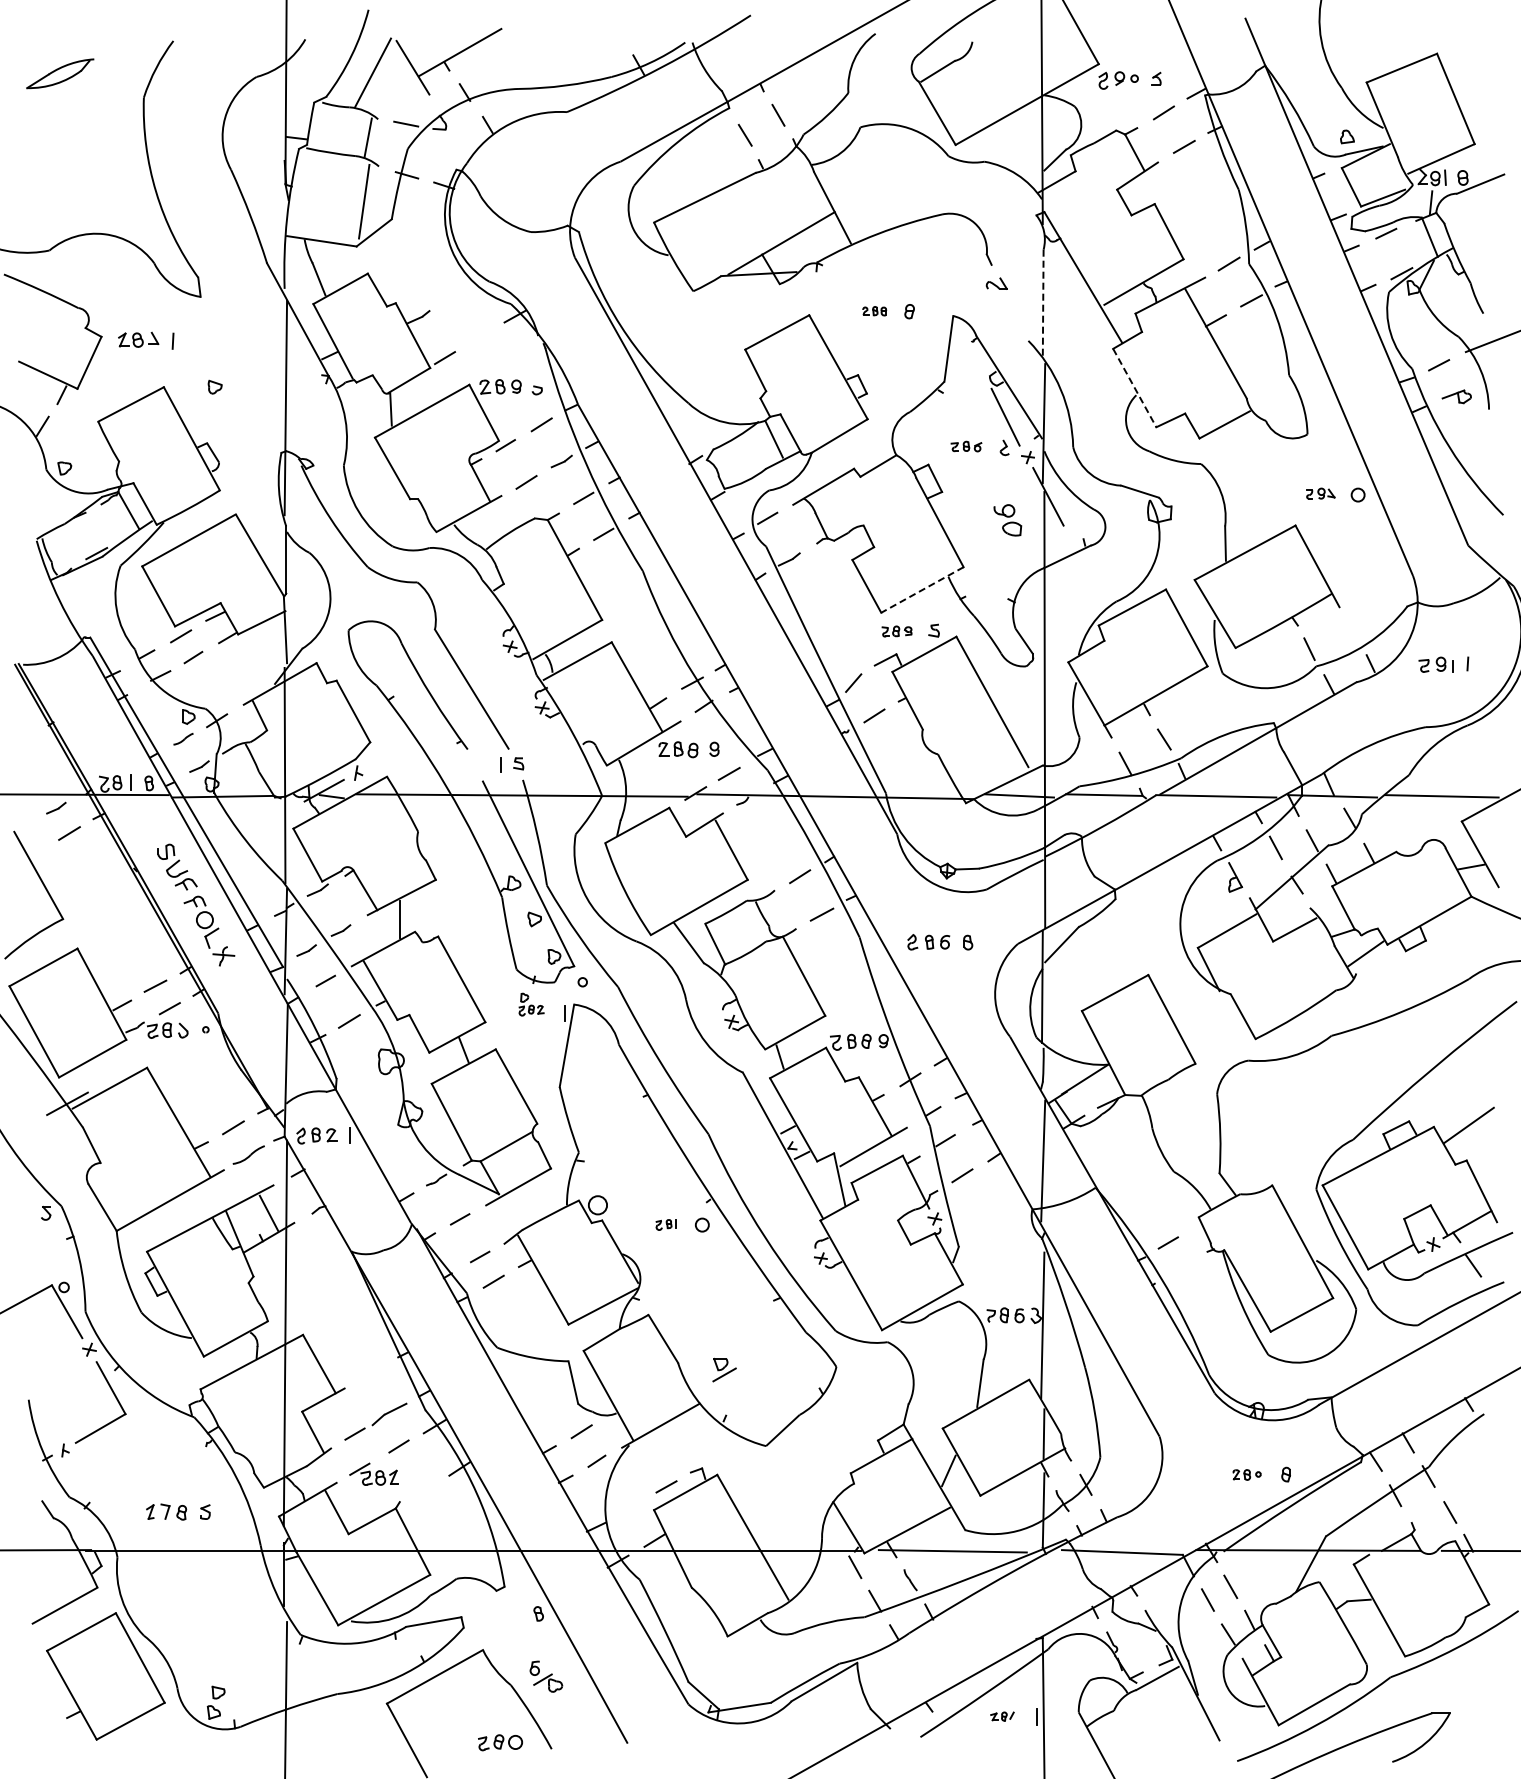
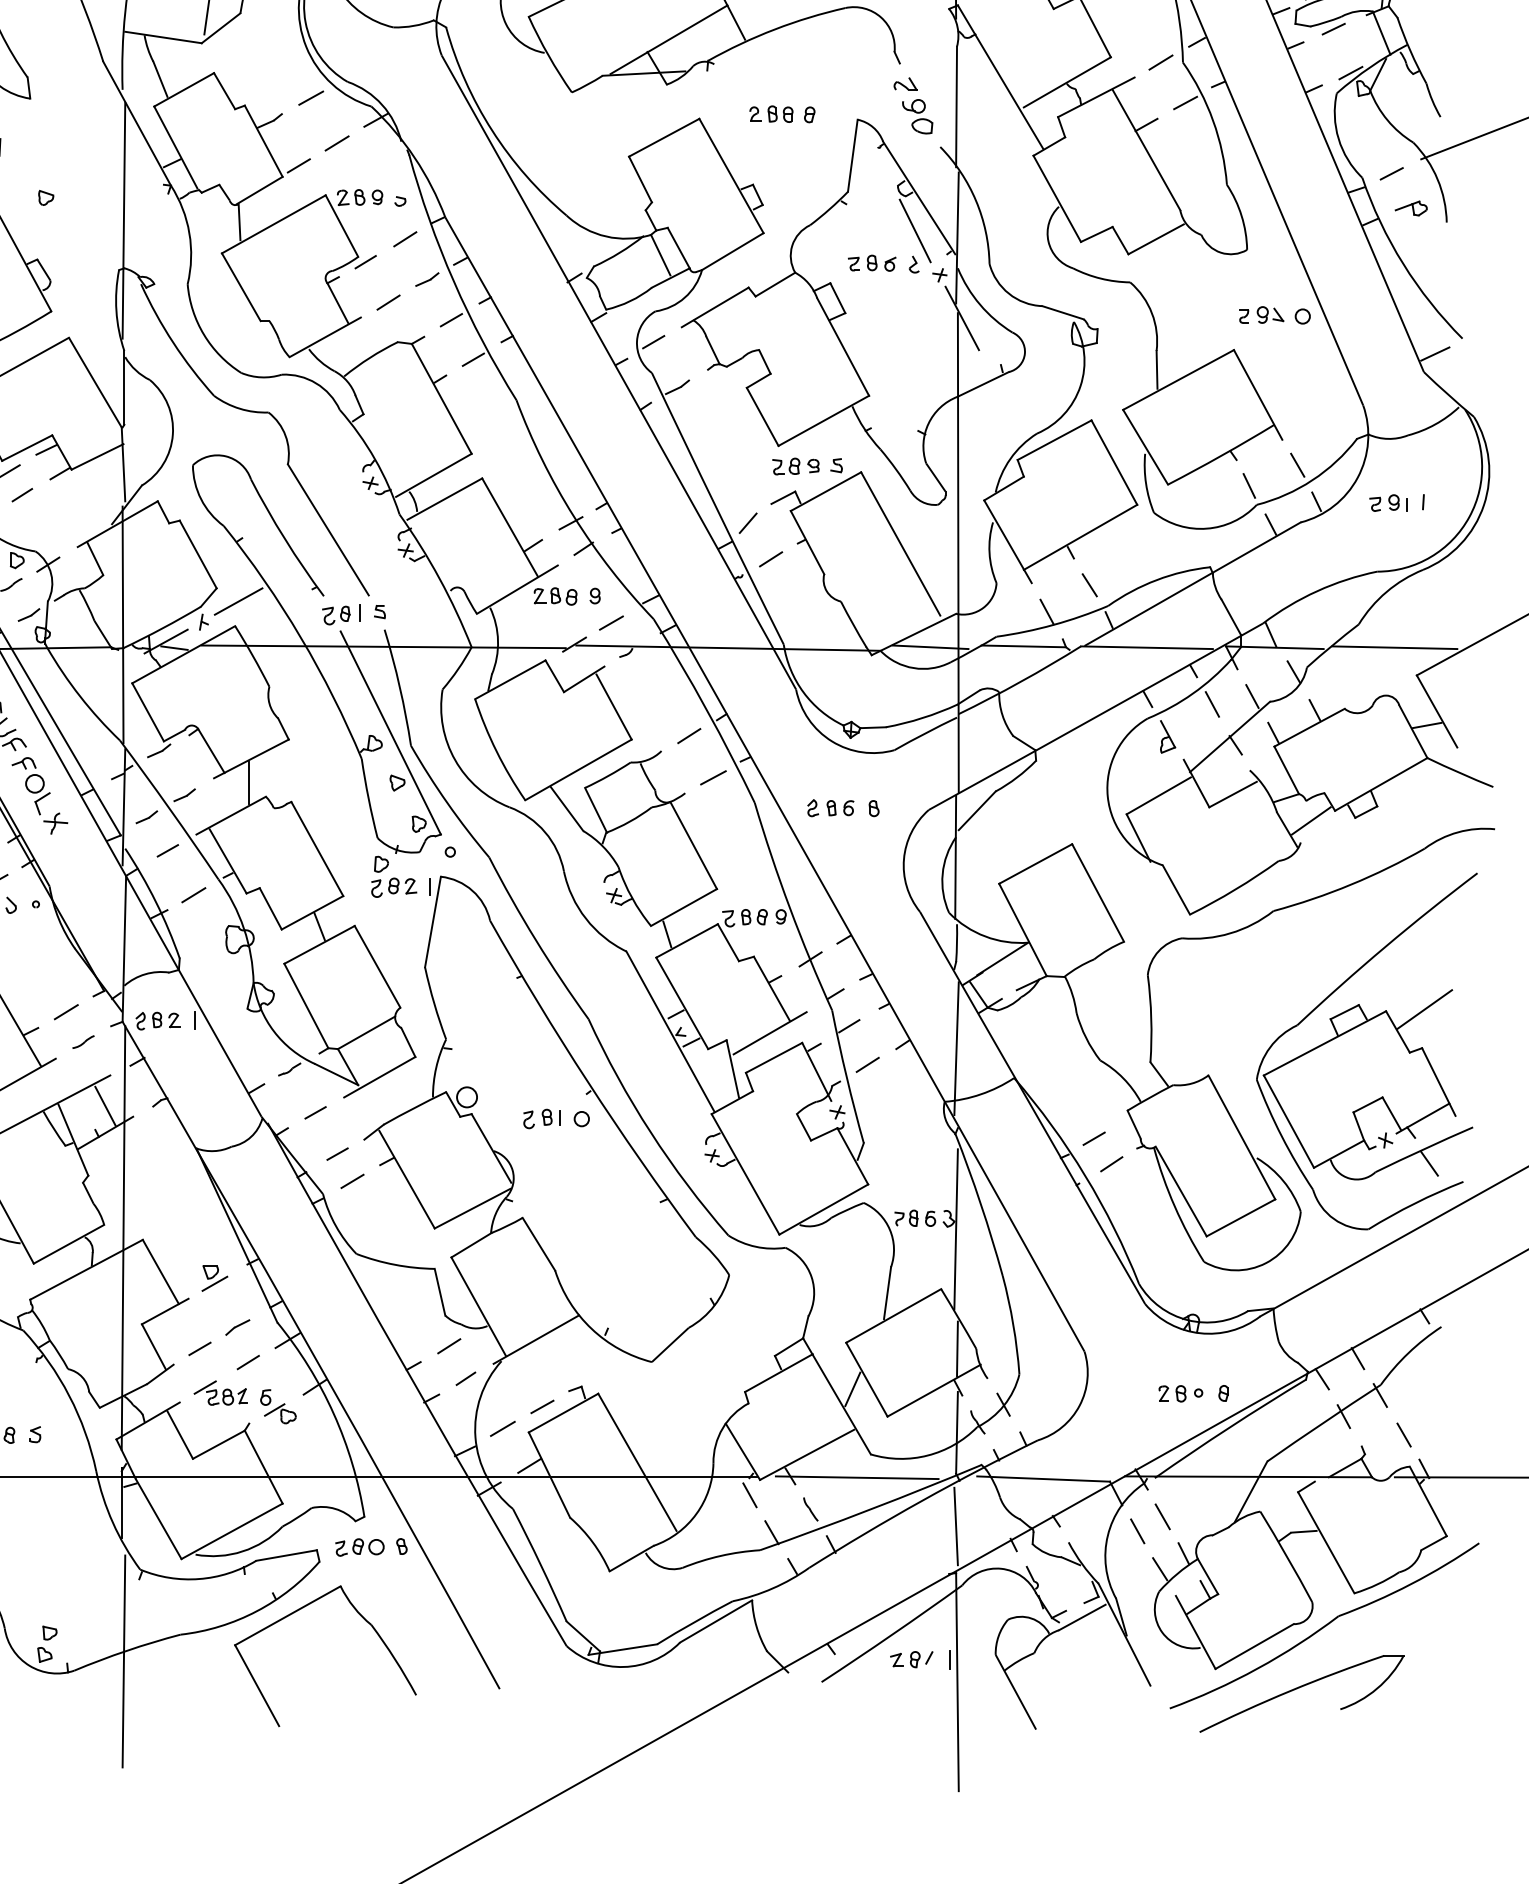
line: (455, 296) -> (310, 98), added
line: (1043, 304) -> (956, 107), dashed -> solid
part: (874, 311) -> (771, 114), size x1.67
line: (479, 337) -> (336, 143), added
line: (1134, 388) -> (1056, 199), dashed -> solid
part: (966, 446) -> (872, 263), size x1.43
part: (1320, 493) -> (1261, 314), size x1.43
part: (1007, 520) -> (917, 116), moved
line: (1478, 529) -> (1435, 354), added
line: (922, 590) -> (823, 421), dashed -> solid
line: (1353, 629) -> (1297, 464), added
part: (896, 631) -> (795, 466), size x1.43
line: (389, 754) -> (237, 601), added
part: (478, 767) -> (335, 616), added
part: (531, 1004) -> (394, 876), size x1.67
part: (249, 1154) -> (83, 1041), size x0.62
part: (666, 1224) -> (542, 1118), size x1.67
line: (1183, 1265) -> (1110, 1163), added
part: (724, 1369) -> (214, 1277), moved
part: (389, 1414) -> (237, 1327), size x0.62
part: (1246, 1474) -> (1180, 1393), size x1.43
line: (630, 1506) -> (502, 1428), added
line: (1042, 1595) -> (955, 1526), added
part: (546, 1676) -> (278, 1406), moved
part: (1002, 1716) -> (911, 1659), size x1.67
part: (500, 1742) -> (359, 1547), moved

